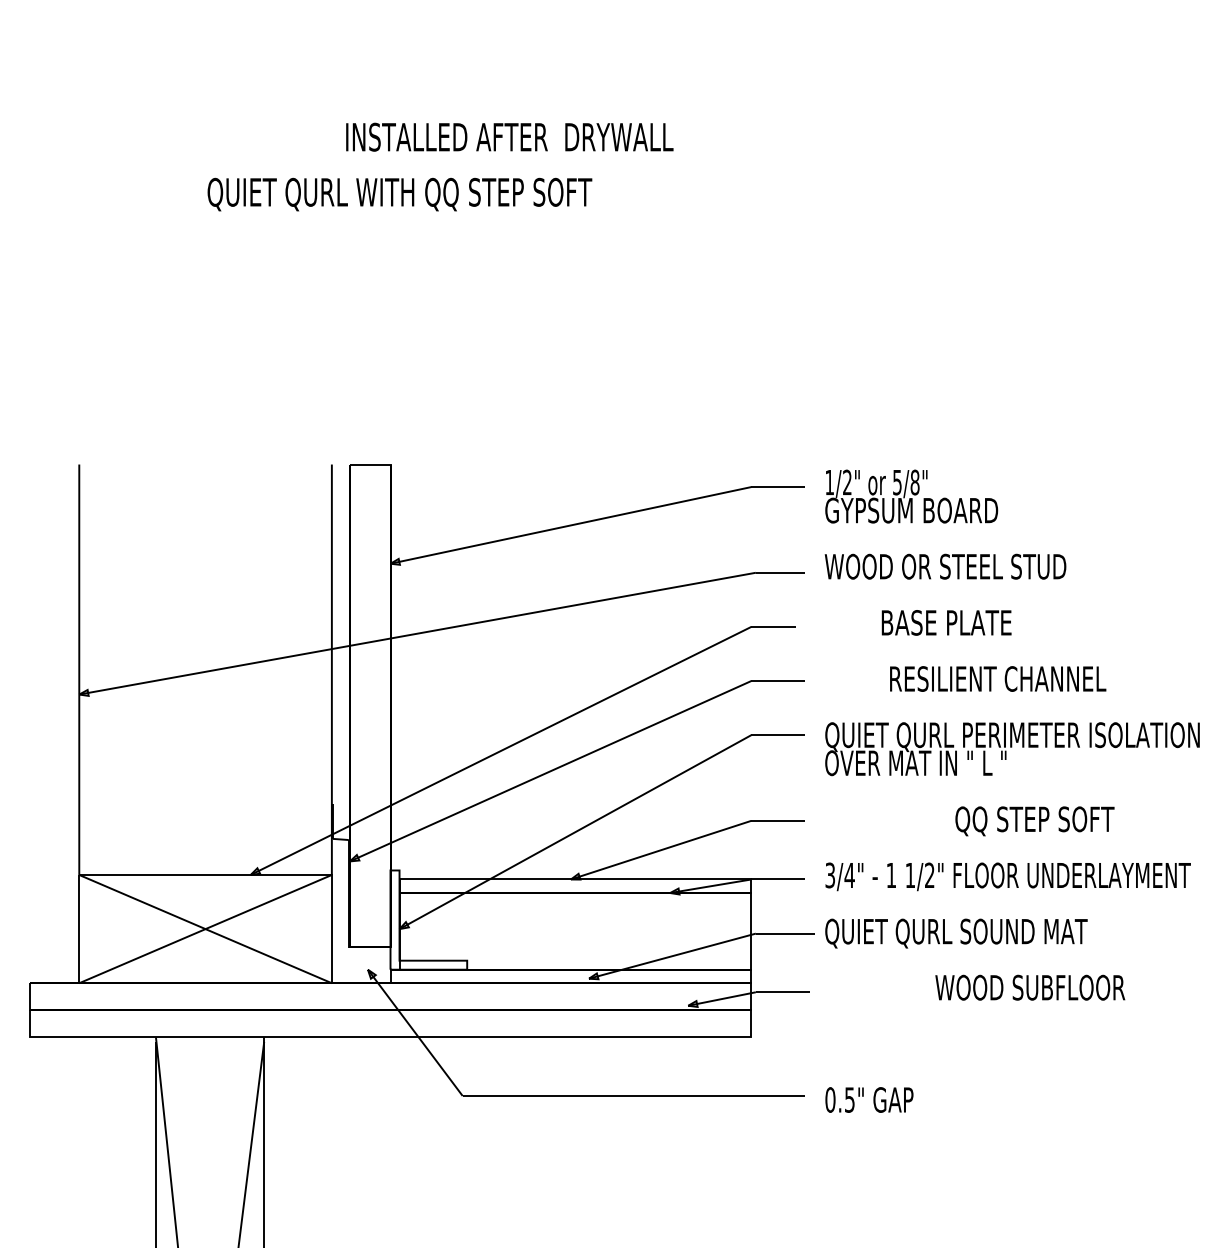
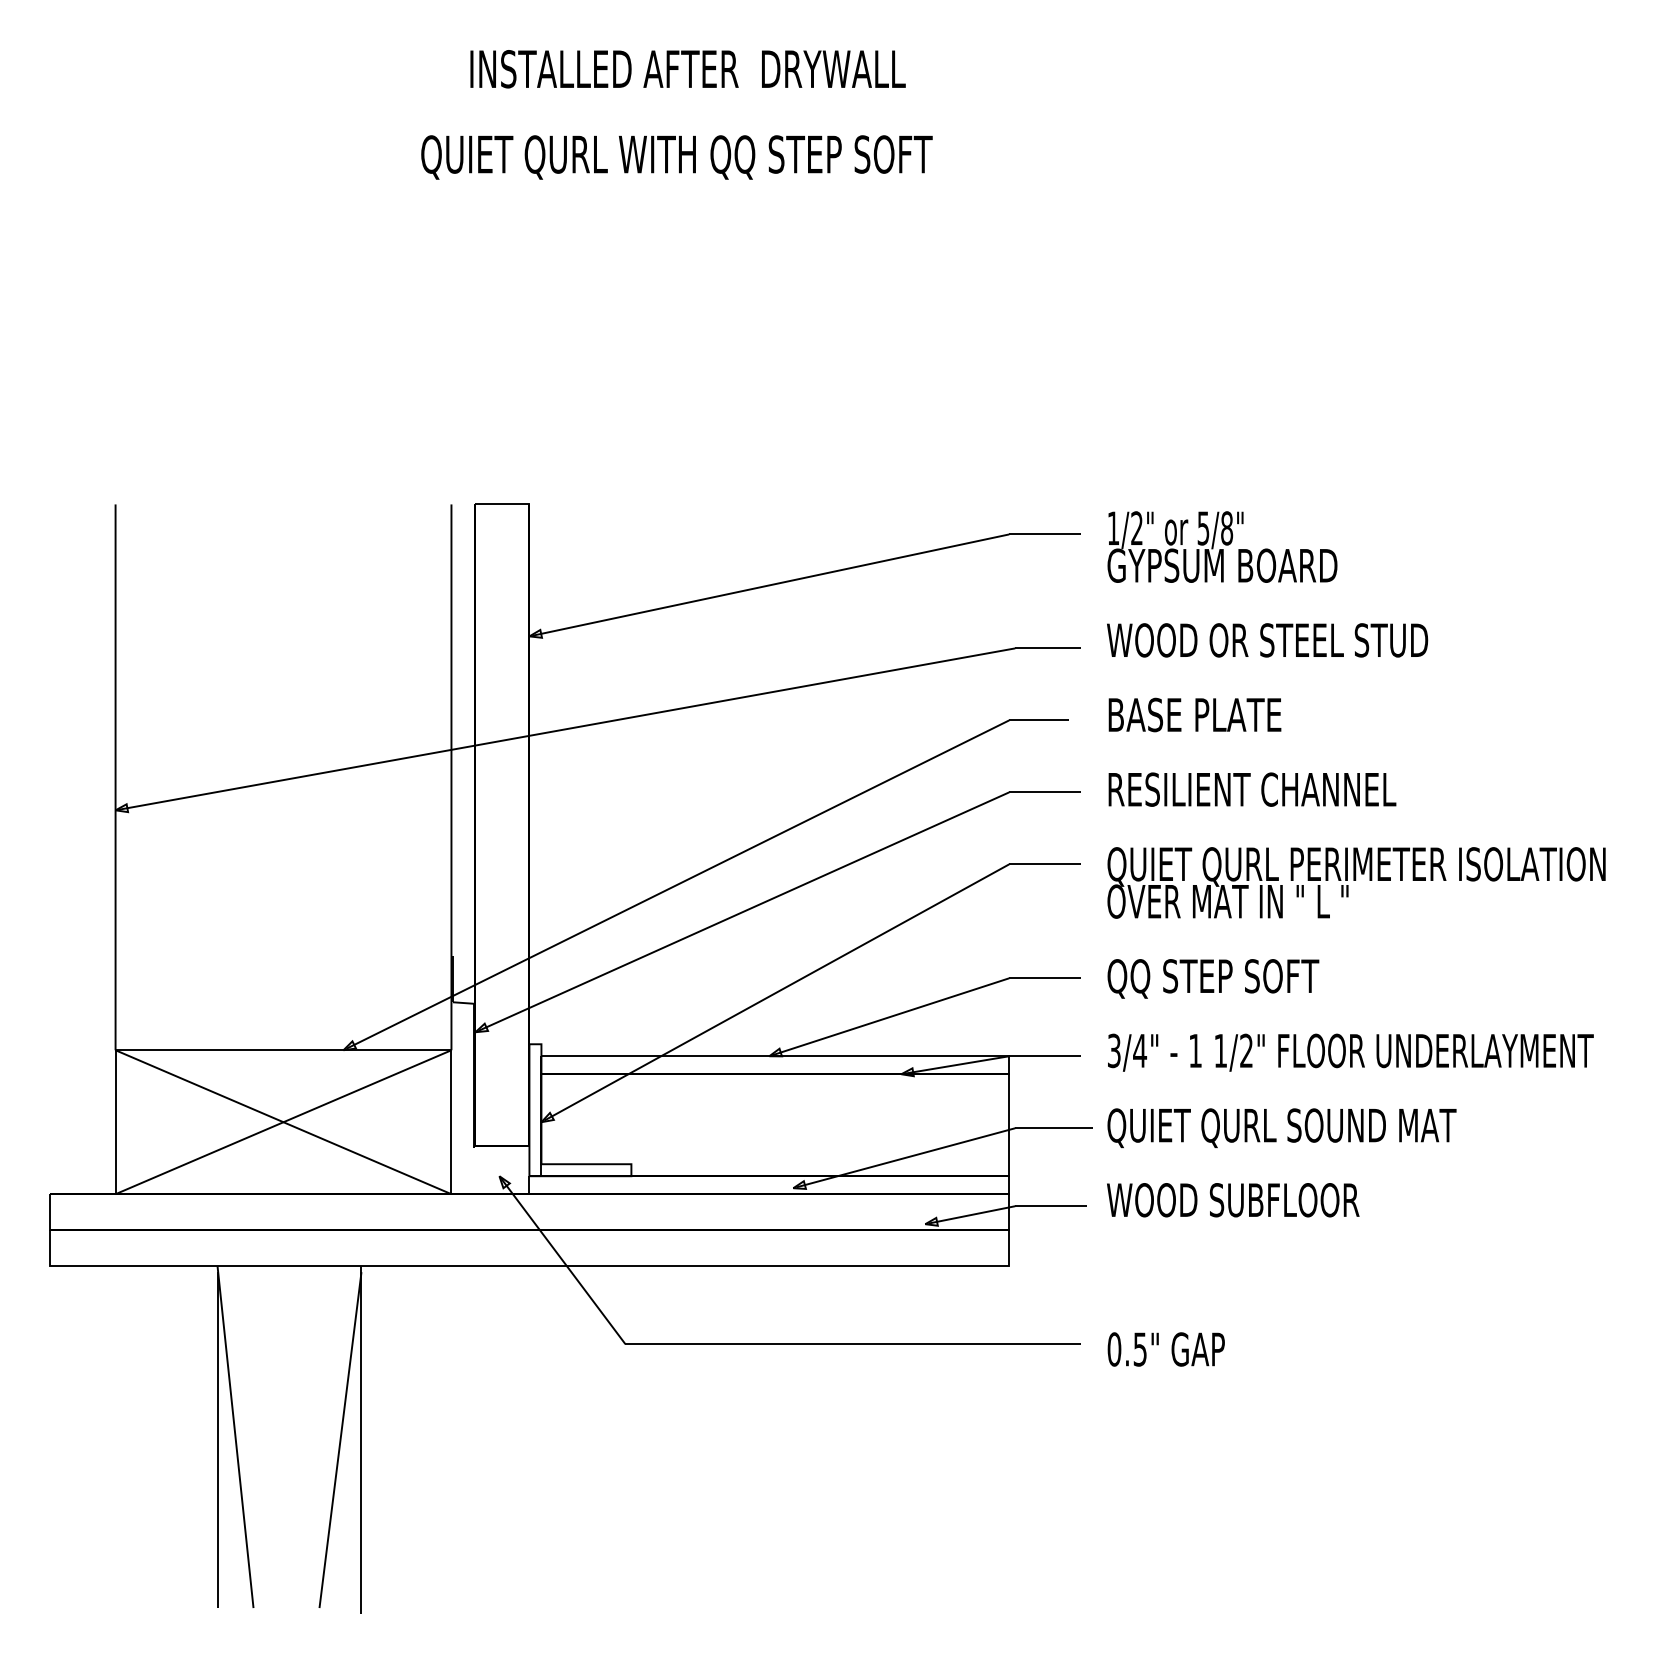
text: (399, 194) -> (676, 157), moved
text: (946, 622) -> (1194, 714), moved
text: (998, 678) -> (1252, 789), moved
text: (1035, 821) -> (1213, 978), moved
text: (1030, 987) -> (1233, 1200), moved

